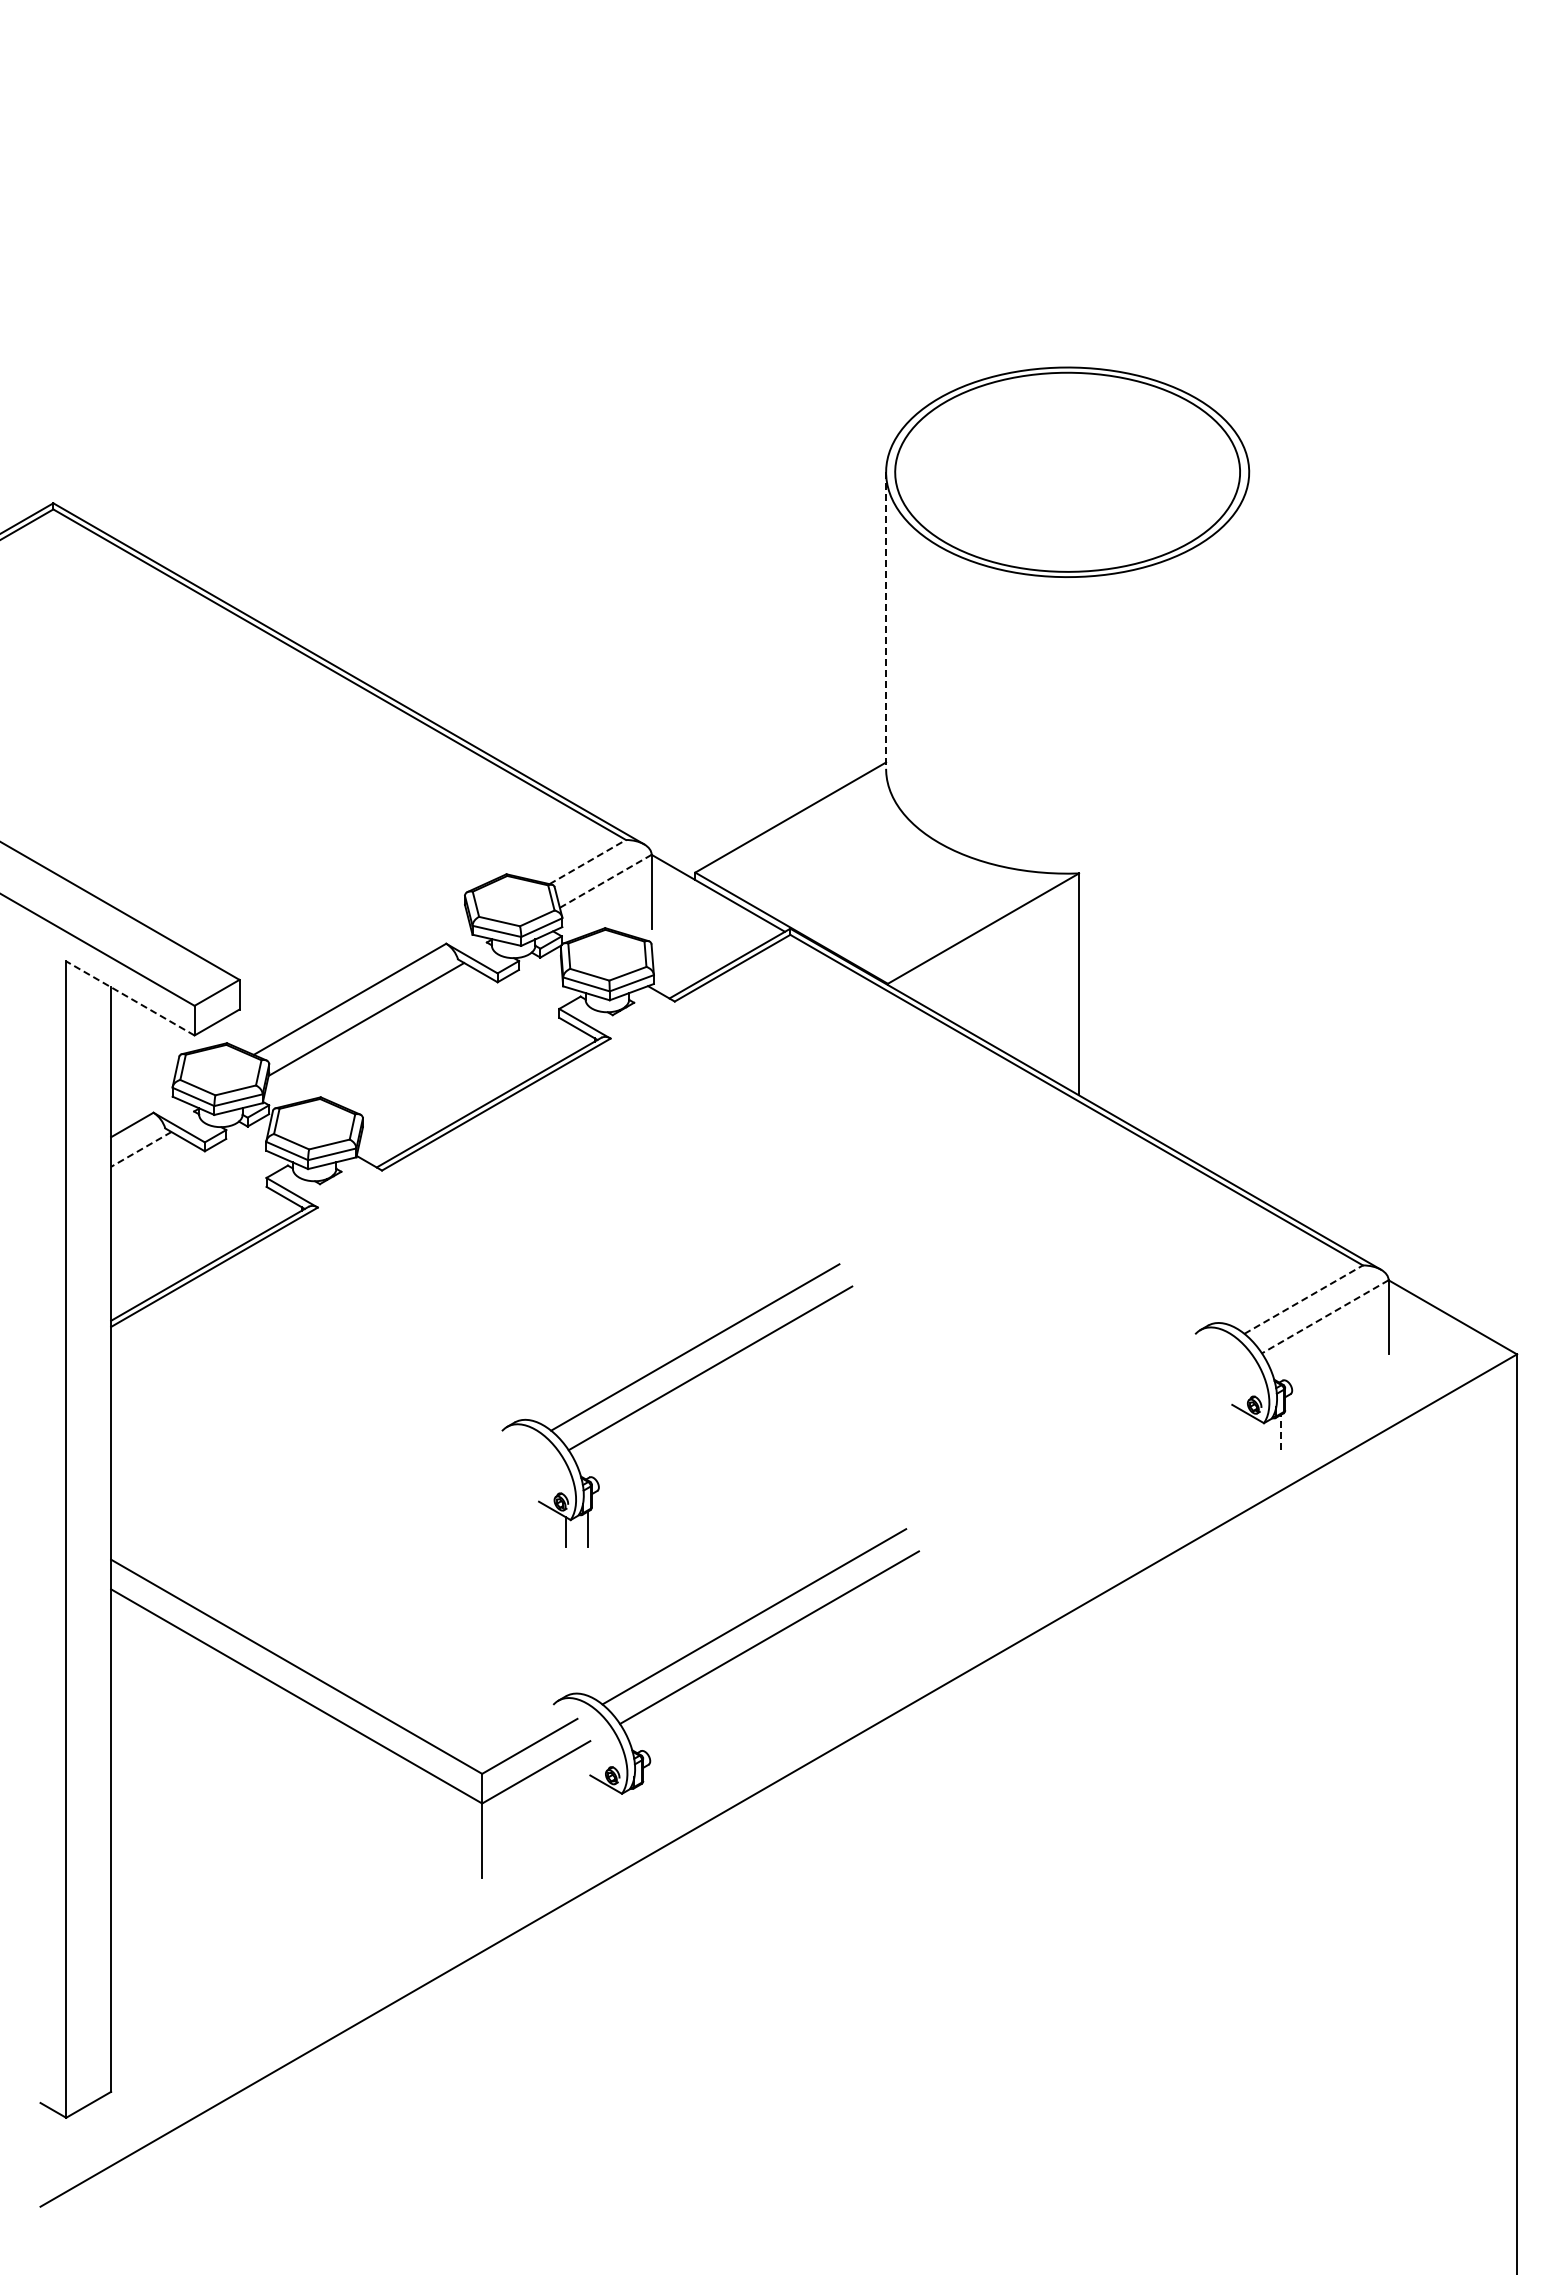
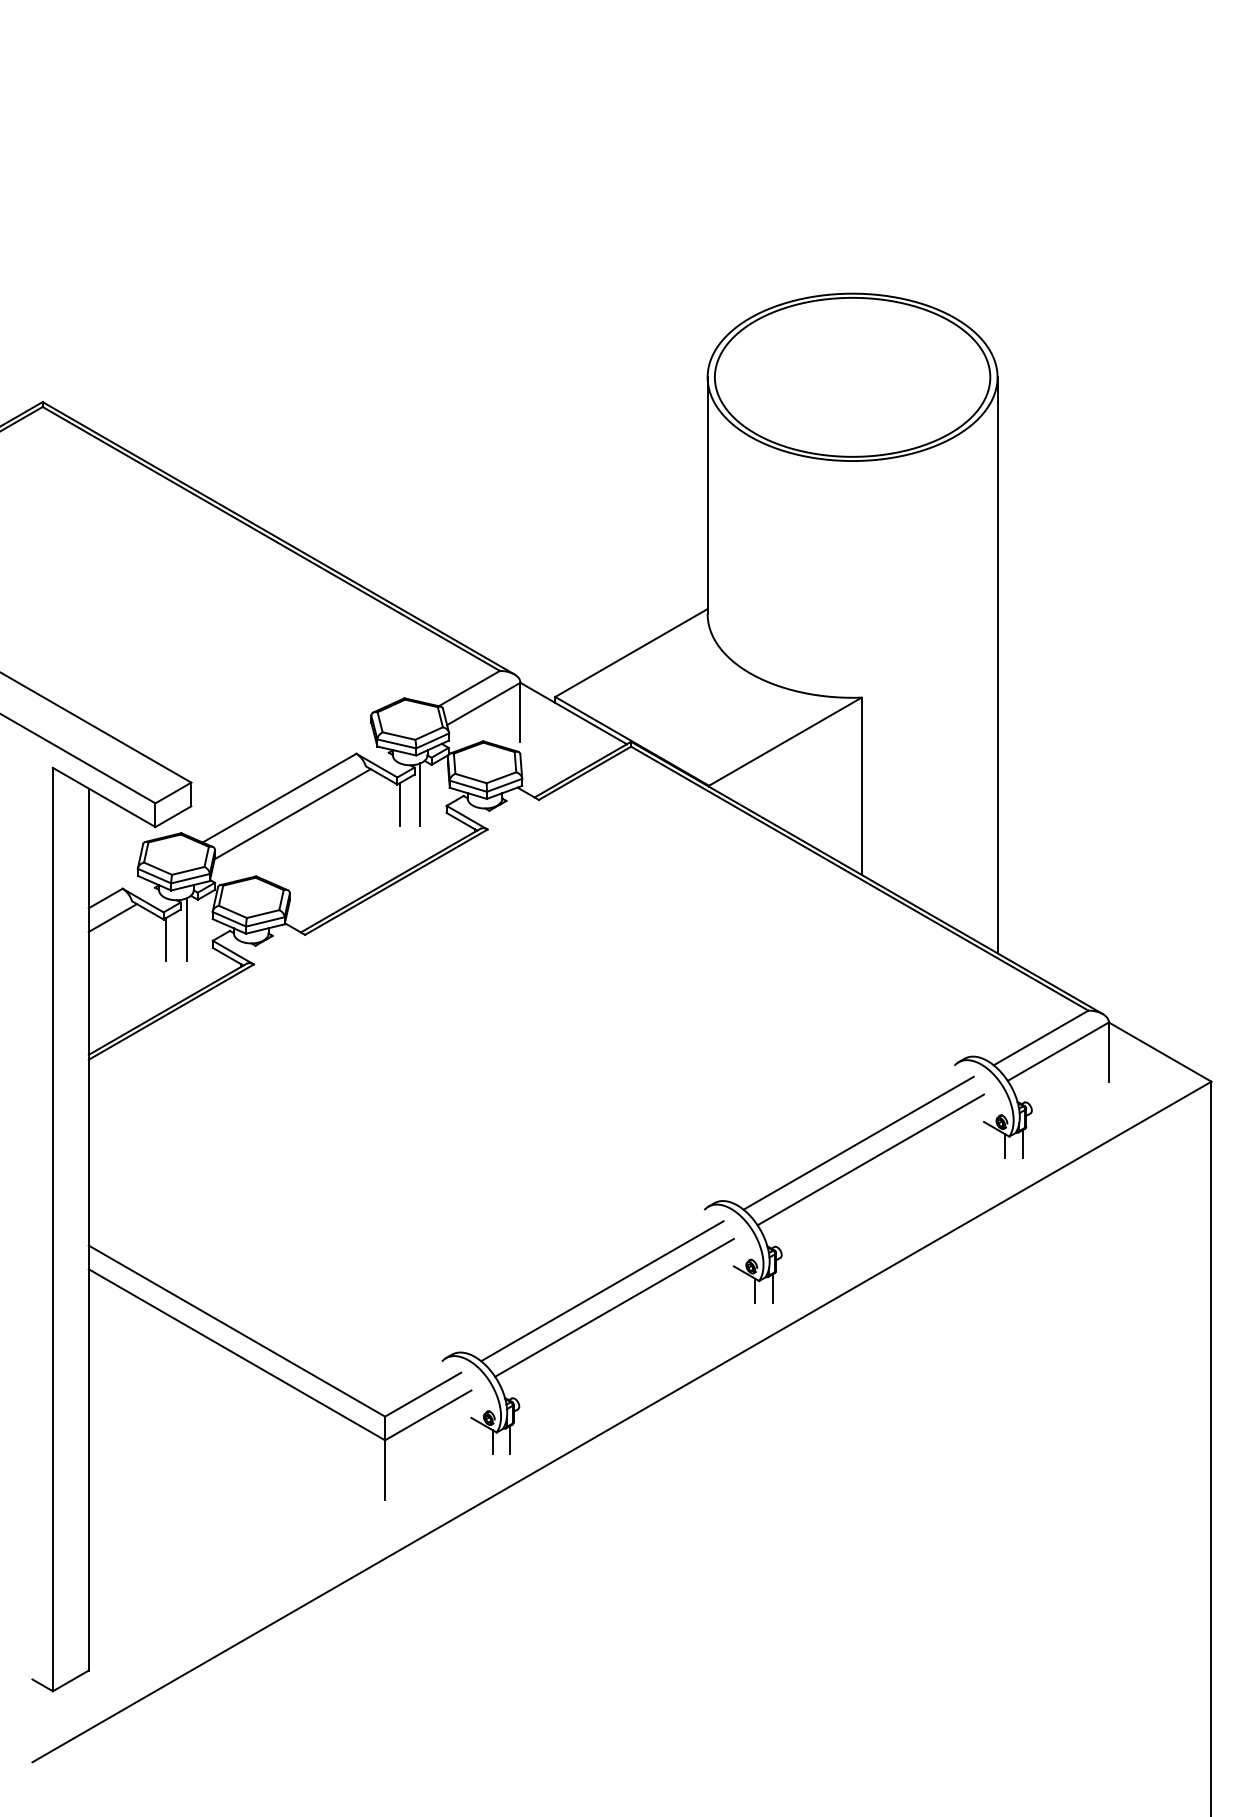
line: (886, 621) -> (707, 496), dashed -> solid
line: (1249, 832) -> (997, 664), added
line: (588, 861) -> (469, 688), dashed -> solid
line: (605, 881) -> (483, 704), dashed -> solid
line: (526, 994) -> (420, 794), added
line: (129, 998) -> (103, 797), dashed -> solid
line: (500, 1007) -> (399, 804), added
line: (141, 1149) -> (113, 918), dashed -> solid
line: (233, 1163) -> (186, 929), added
line: (208, 1176) -> (166, 939), added
line: (1304, 1299) -> (1041, 1037), dashed -> solid
line: (1324, 1317) -> (1057, 1052), dashed -> solid
part: (669, 1393) -> (838, 1179), moved
line: (1280, 1432) -> (1022, 1144), dashed -> solid
line: (1259, 1435) -> (1005, 1146), added
line: (638, 1802) -> (509, 1439), added
line: (617, 1805) -> (493, 1441), added

